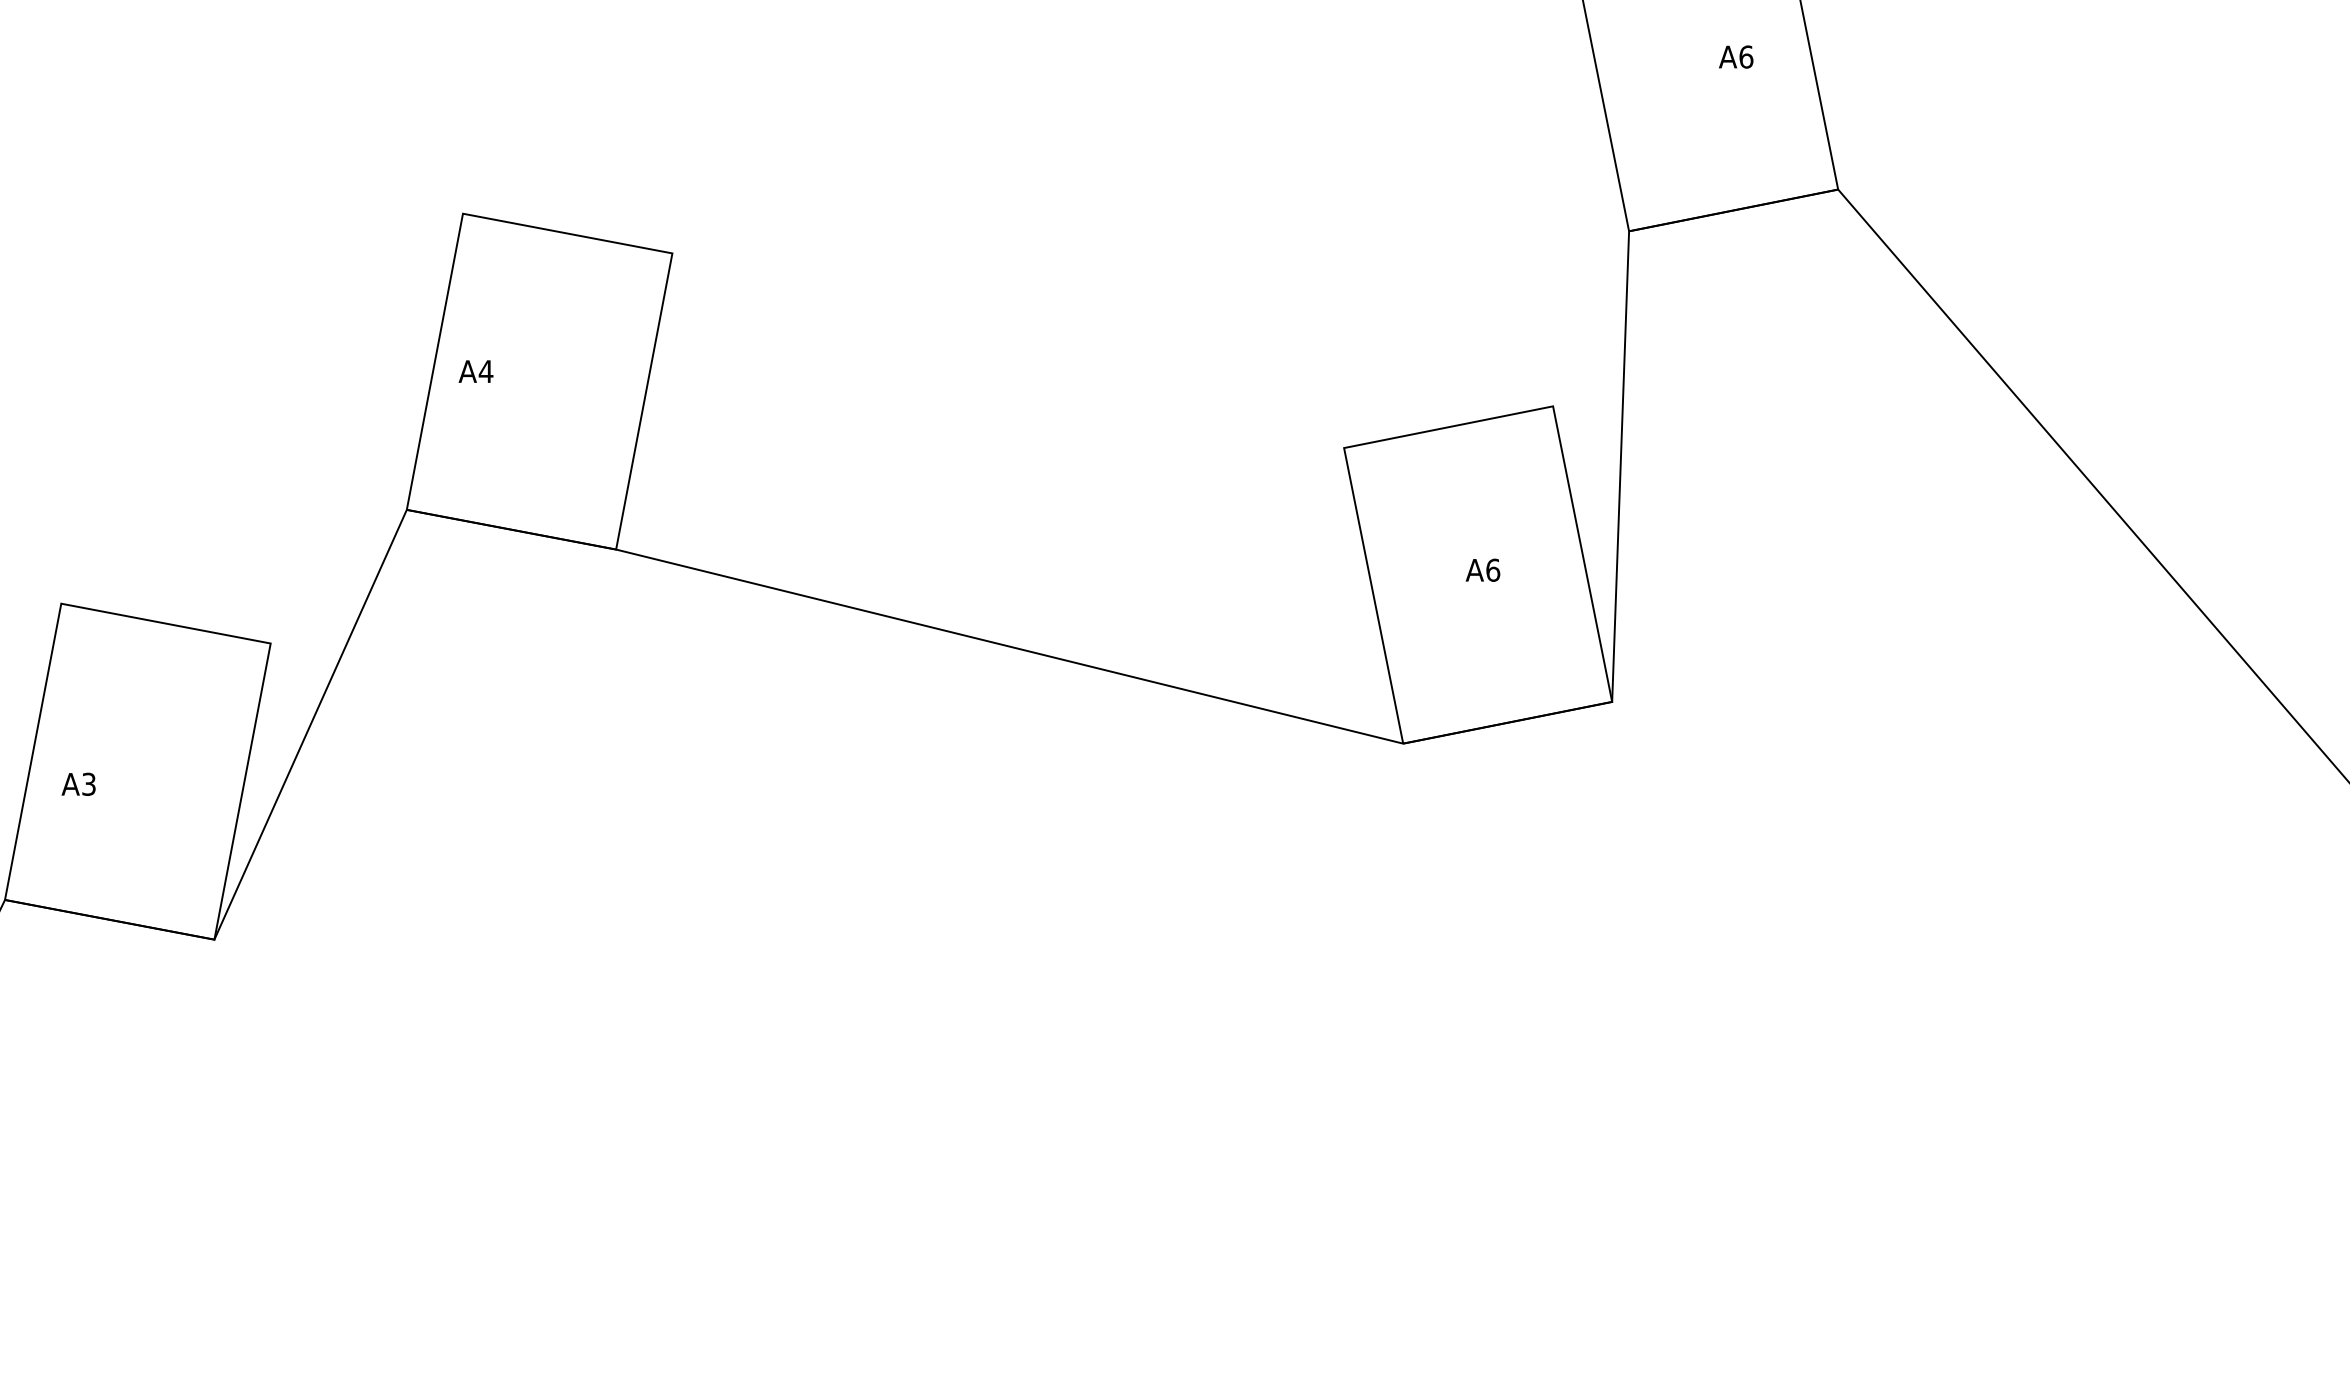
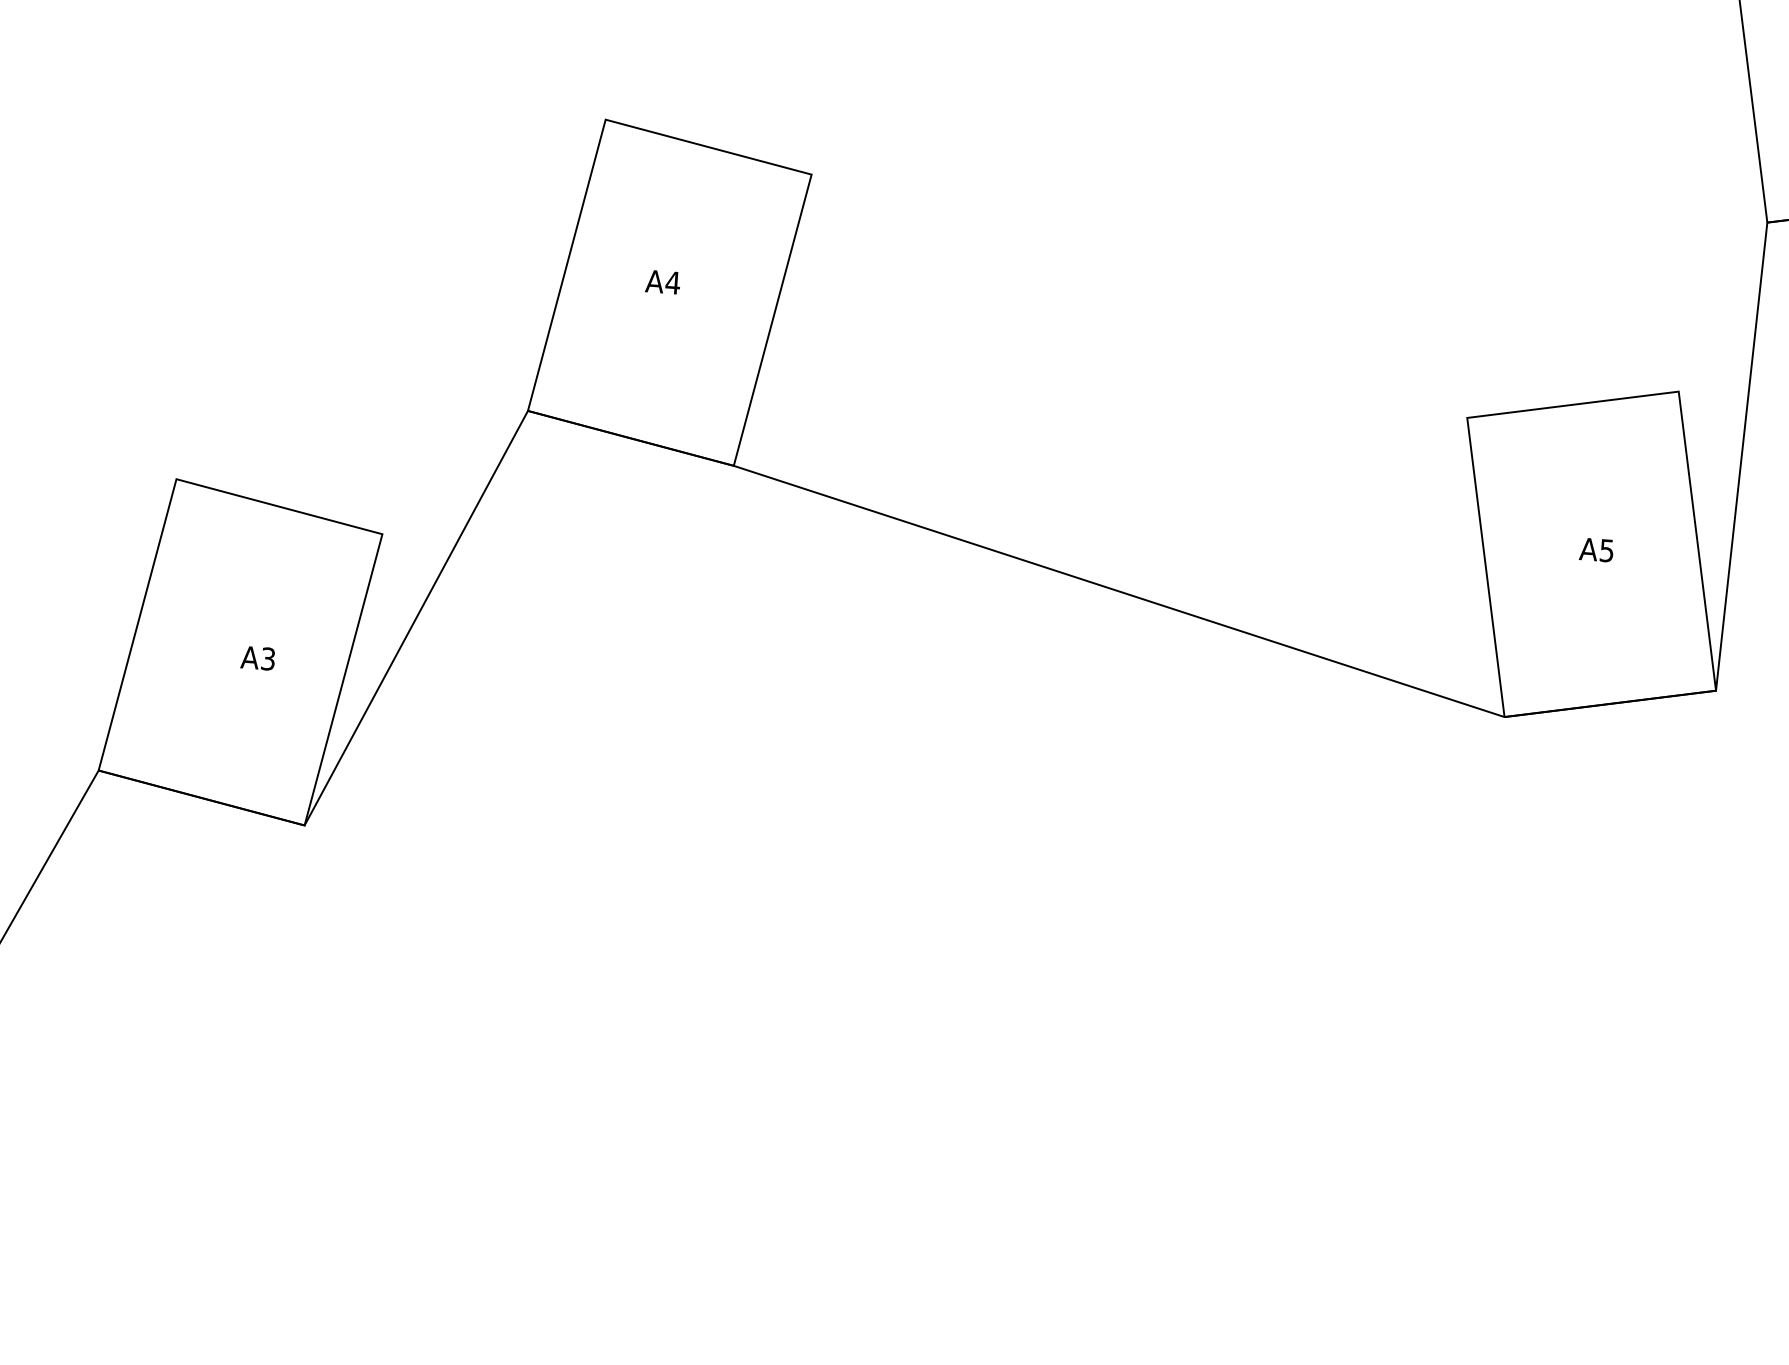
text: (475, 371) -> (662, 282), moved
text: (1493, 569) -> (1607, 549), A6 -> A5
text: (78, 783) -> (257, 657), moved

